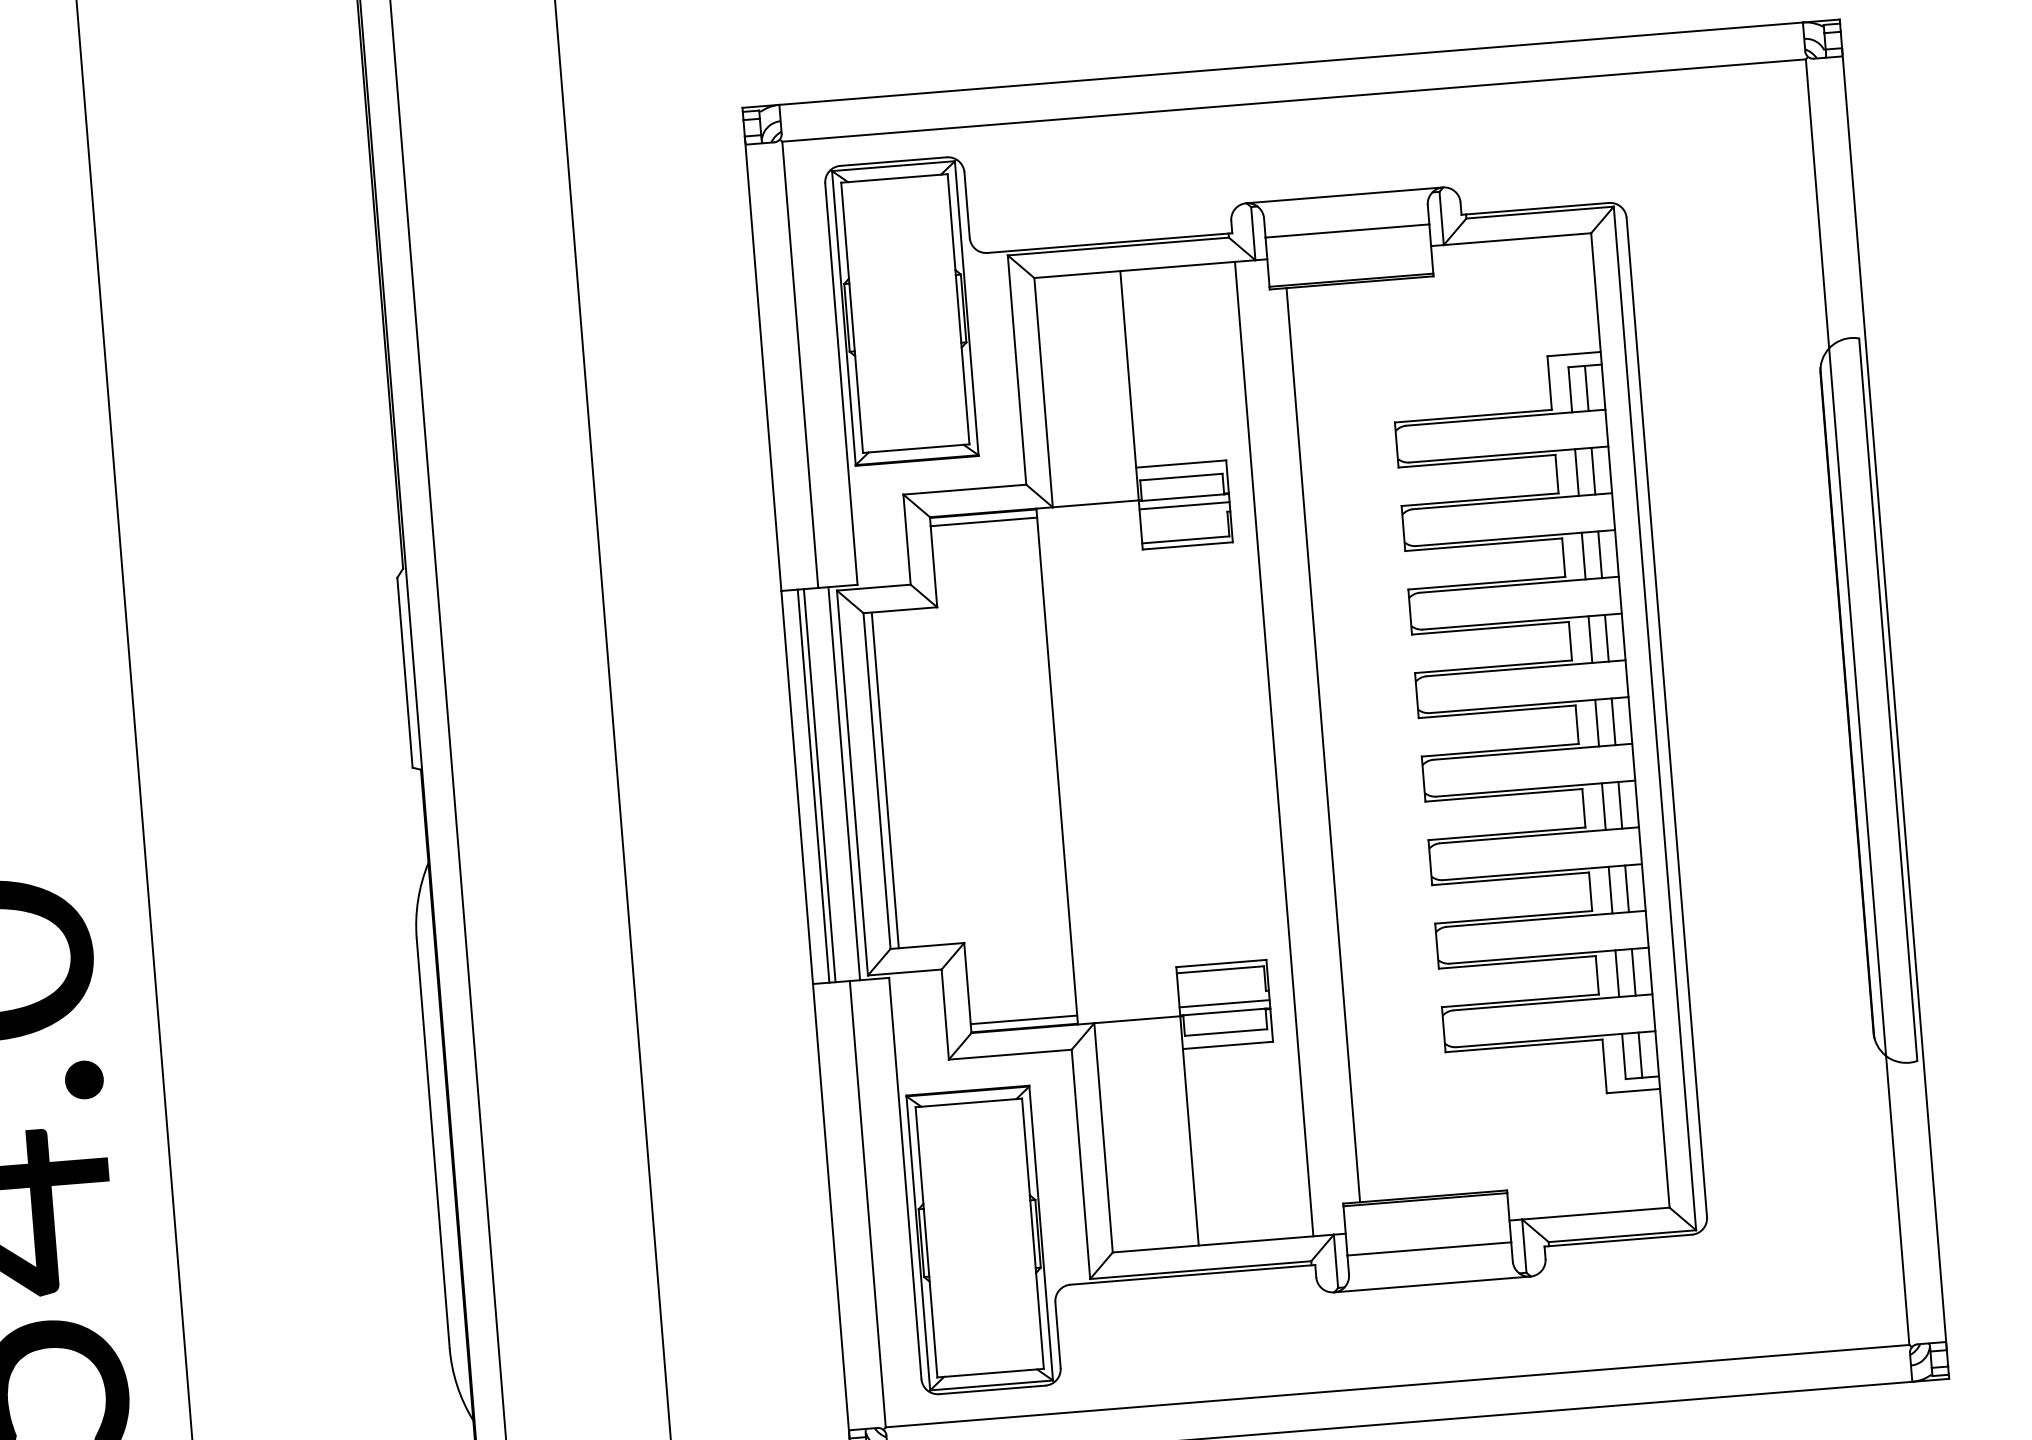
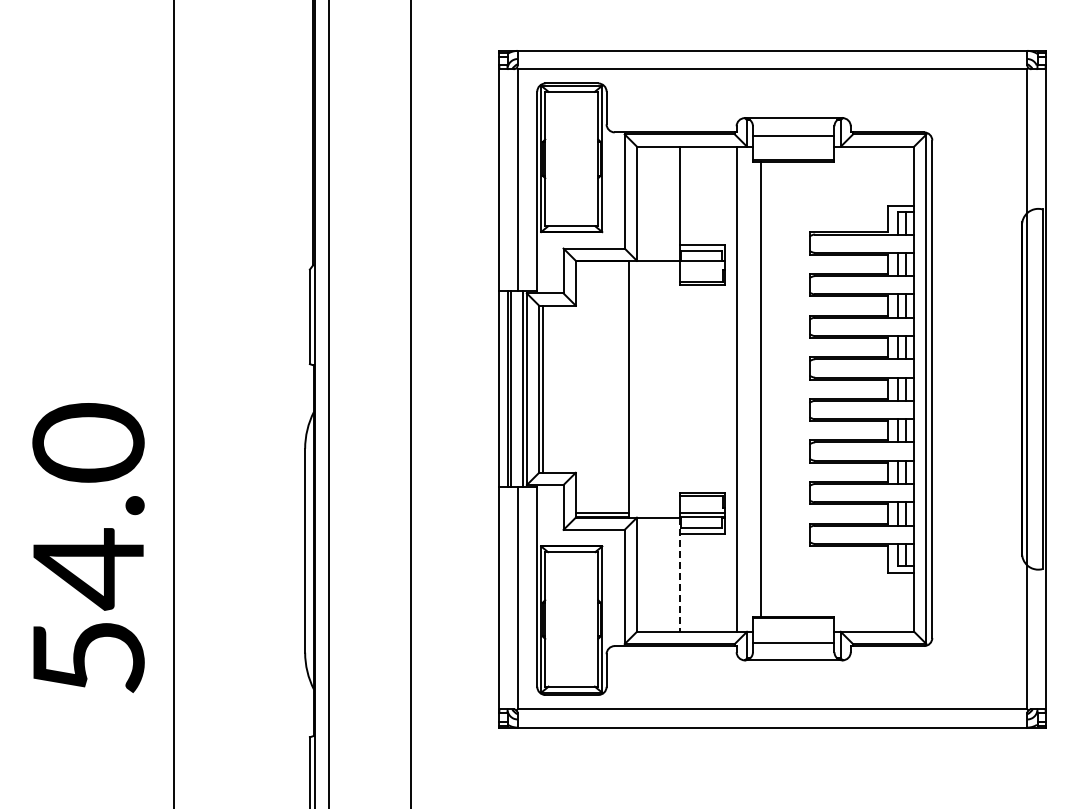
line: (1183, 506) -> (701, 265), removed
line: (982, 522) -> (601, 265), removed
line: (1189, 1132) -> (679, 575), solid -> dashed

